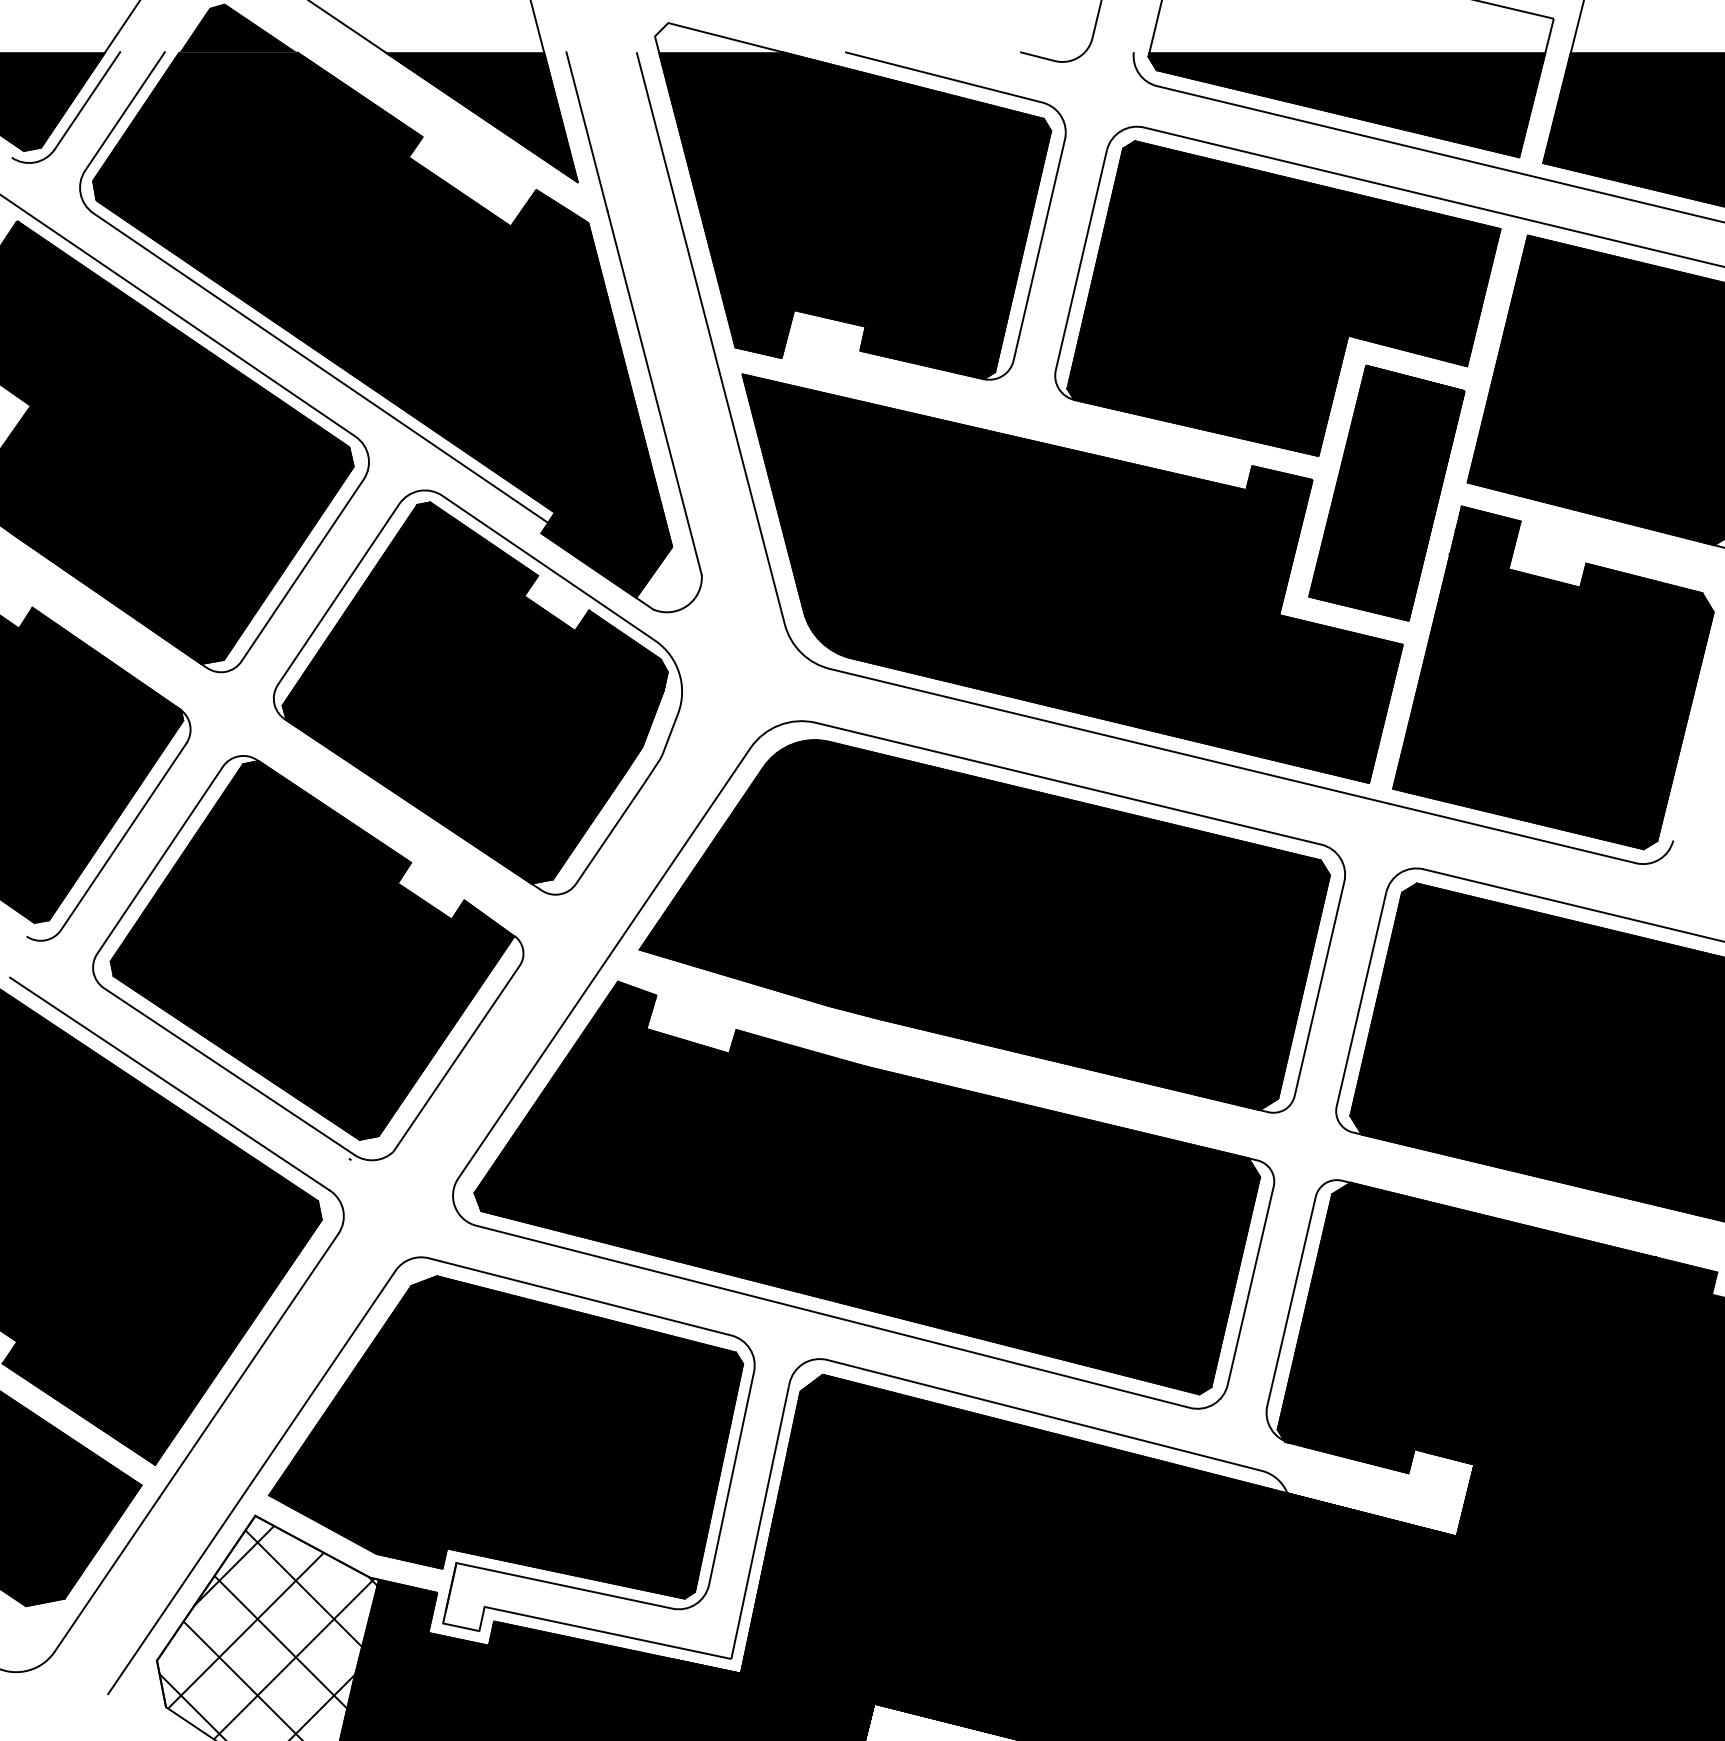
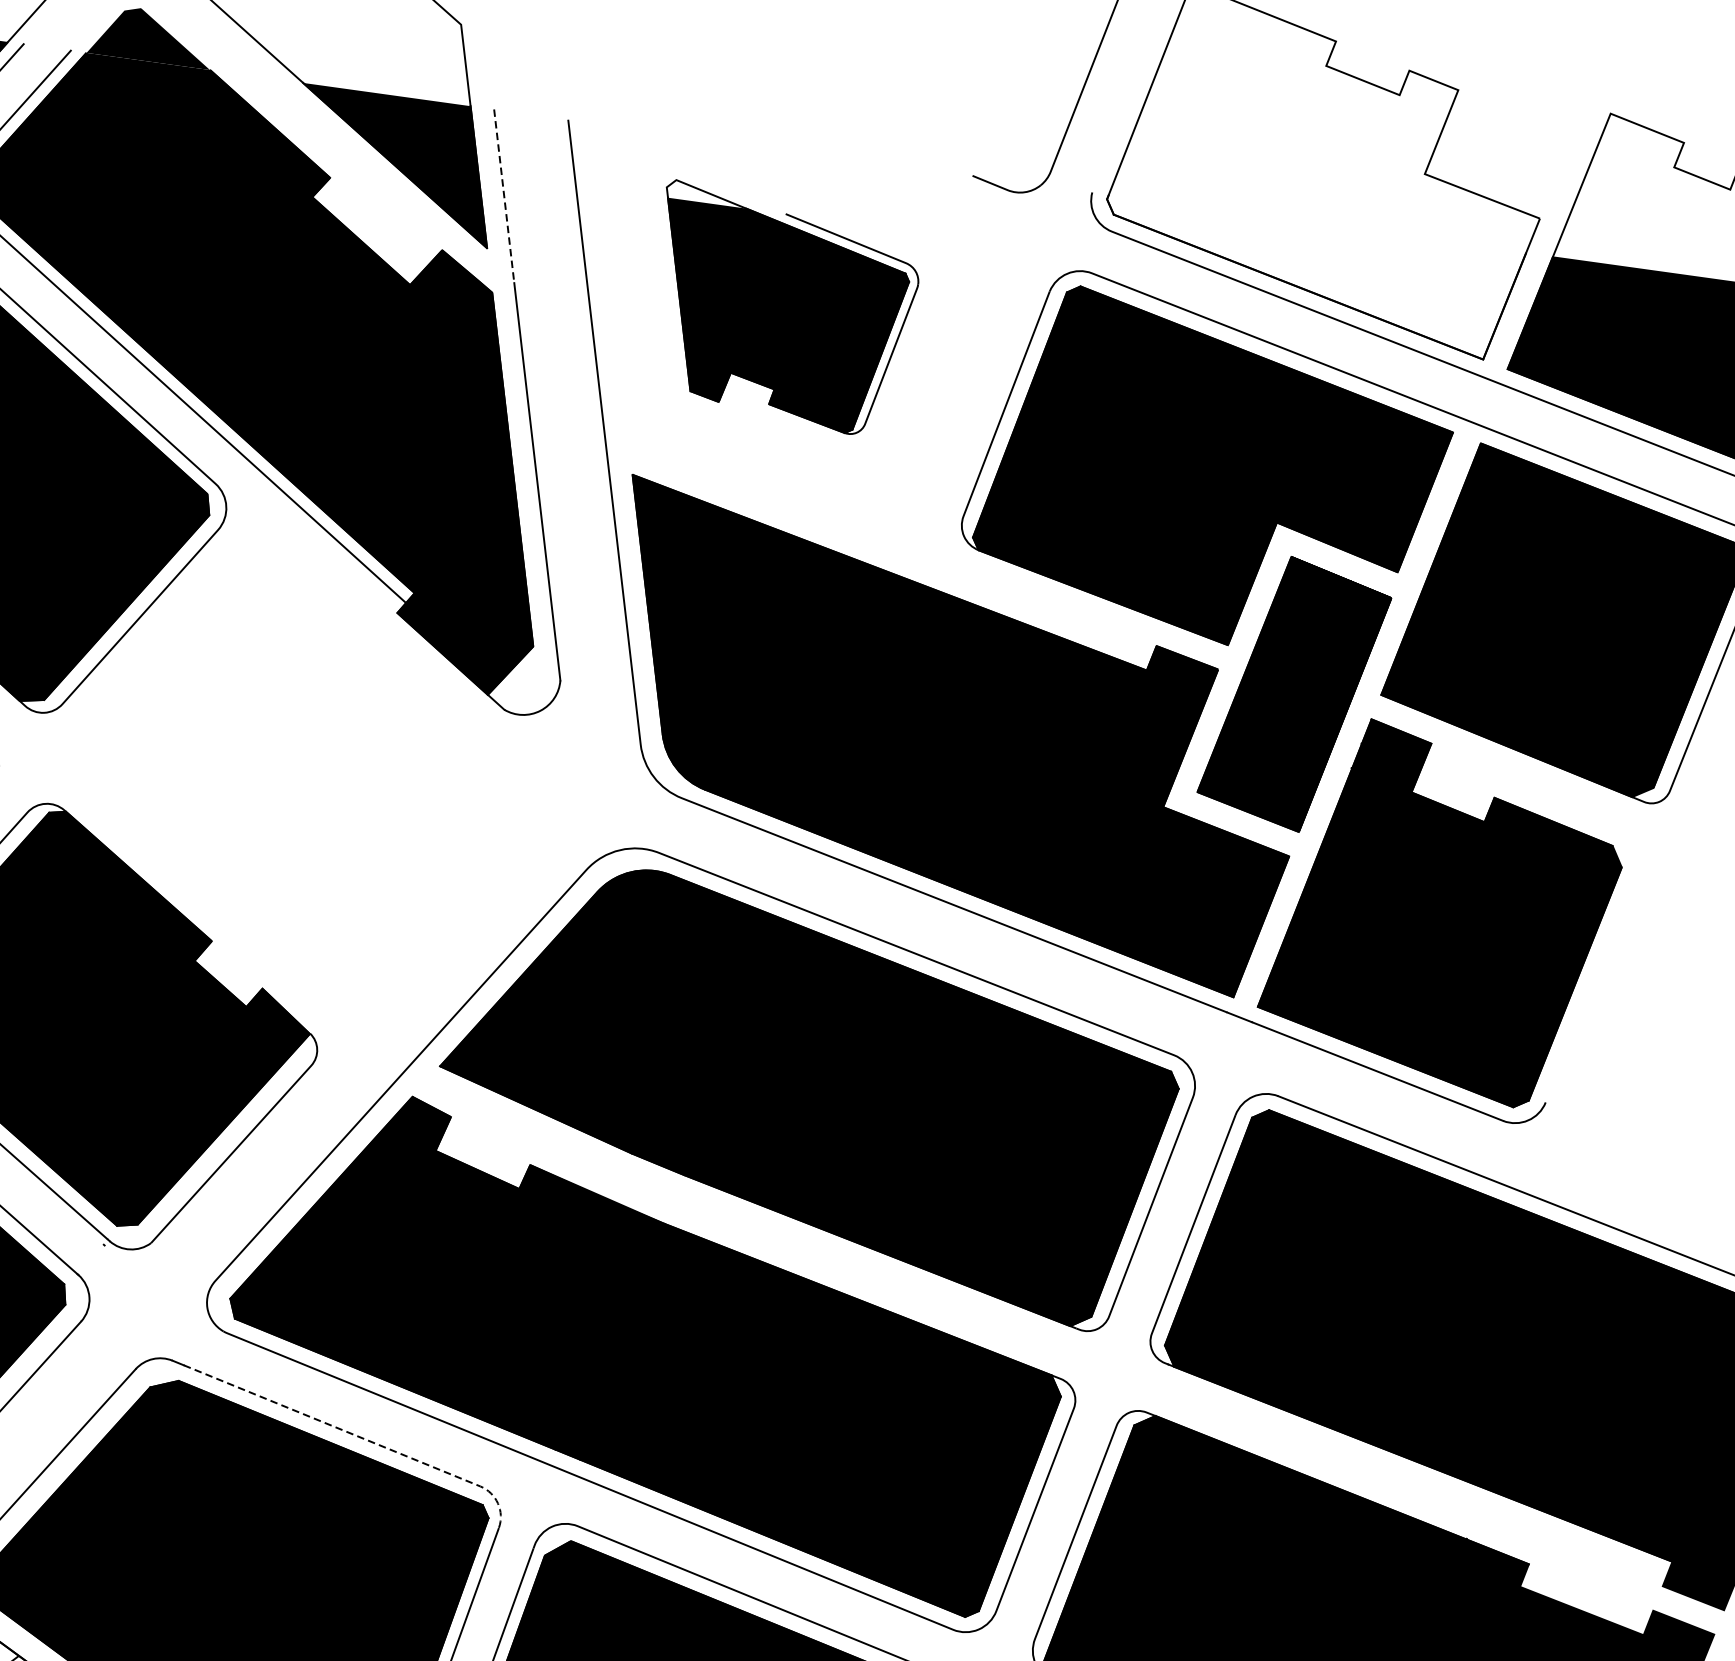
fill: (1346, 104) -> (1308, 278), removed
line: (587, 132) -> (504, 197), solid -> dashed
part: (860, 201) -> (782, 309), size x0.6
part: (477, 692) -> (306, 771), removed
line: (619, 1306) -> (366, 1439), solid -> dashed

